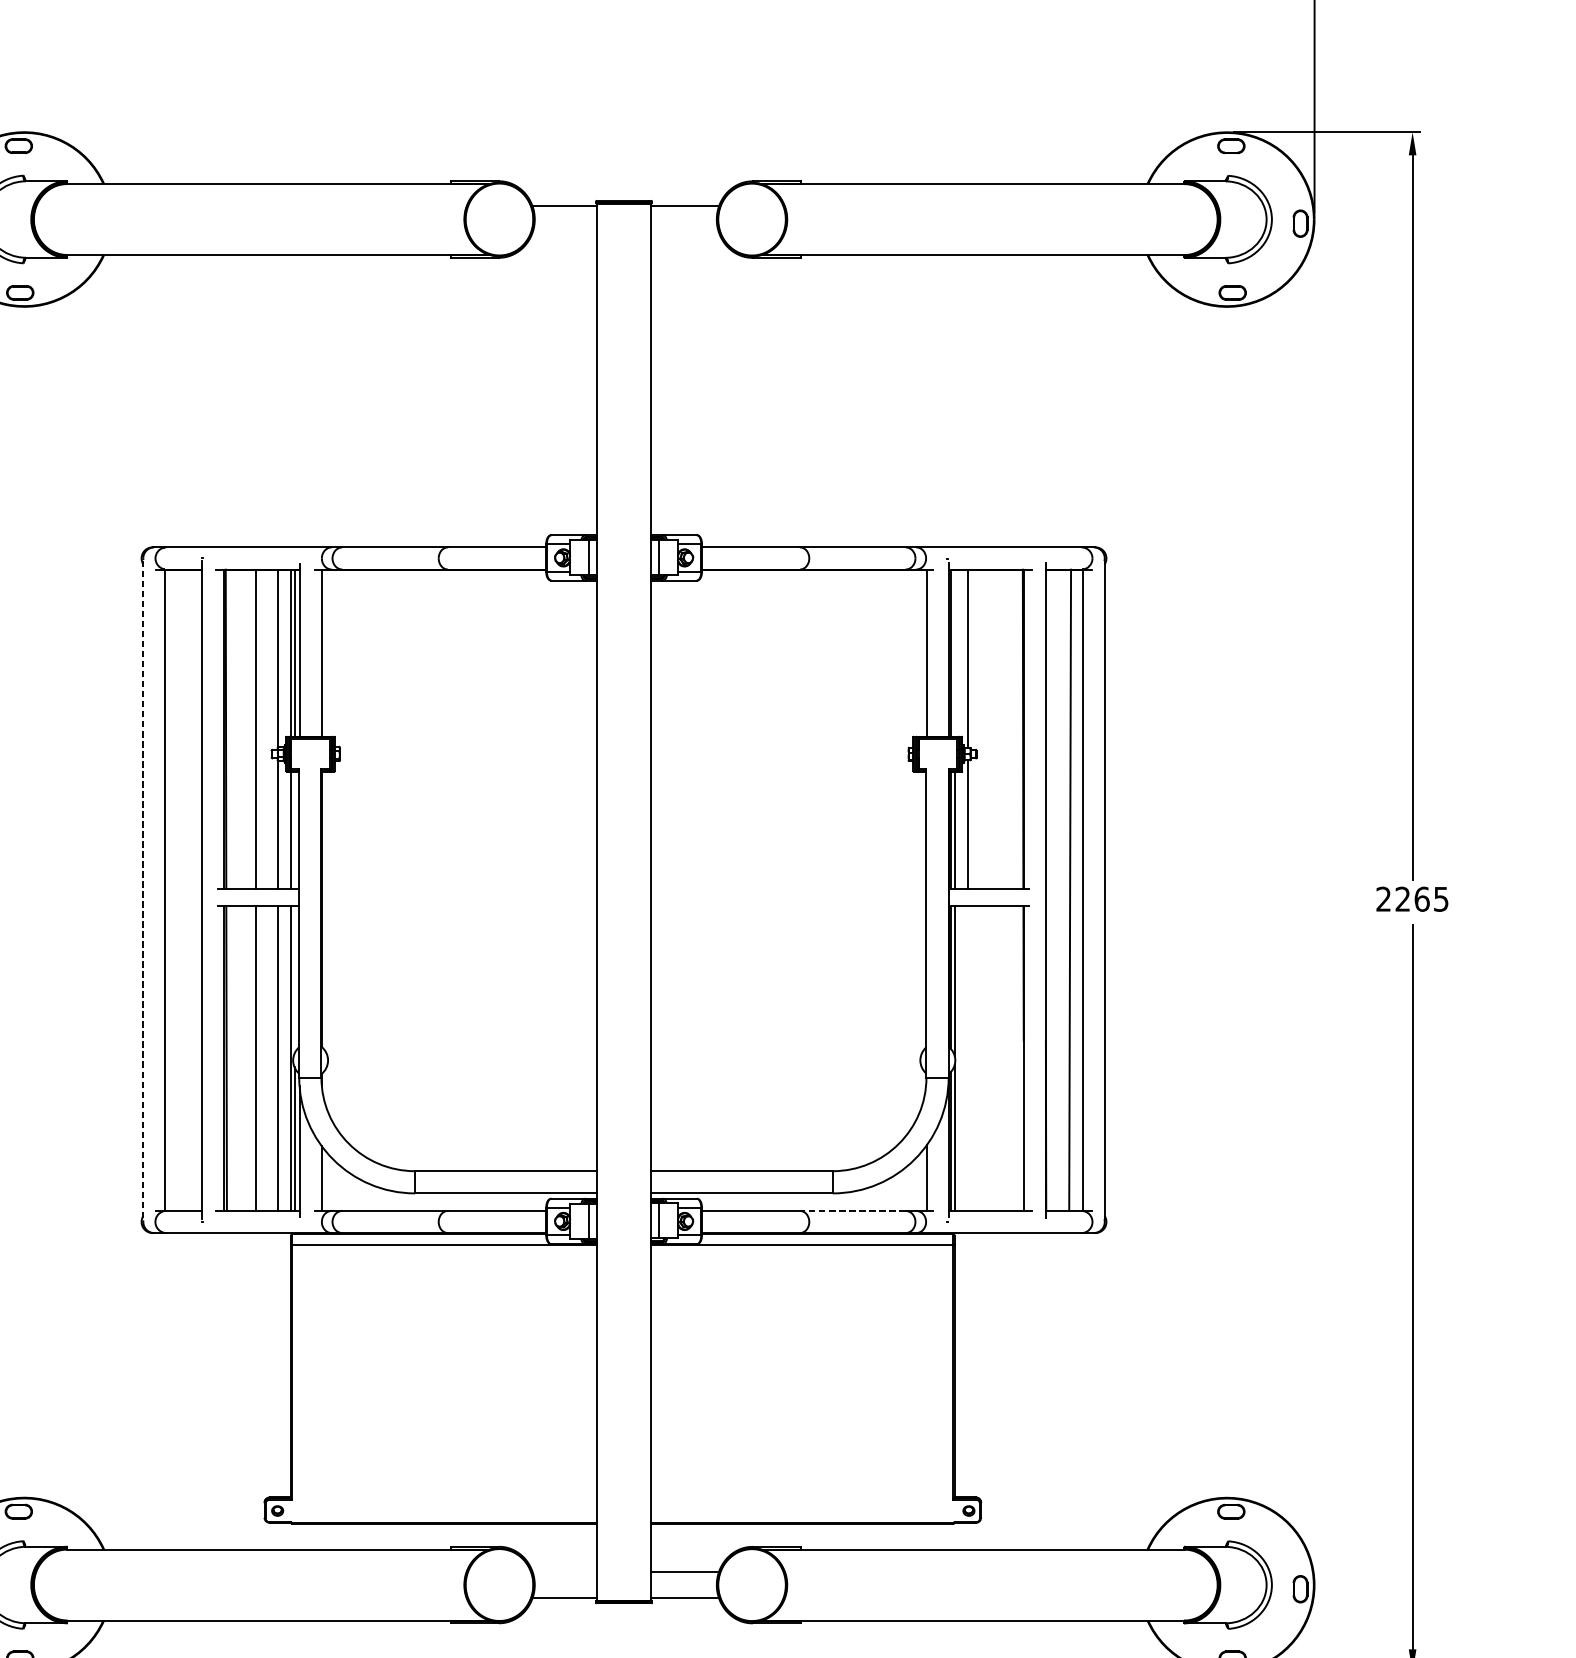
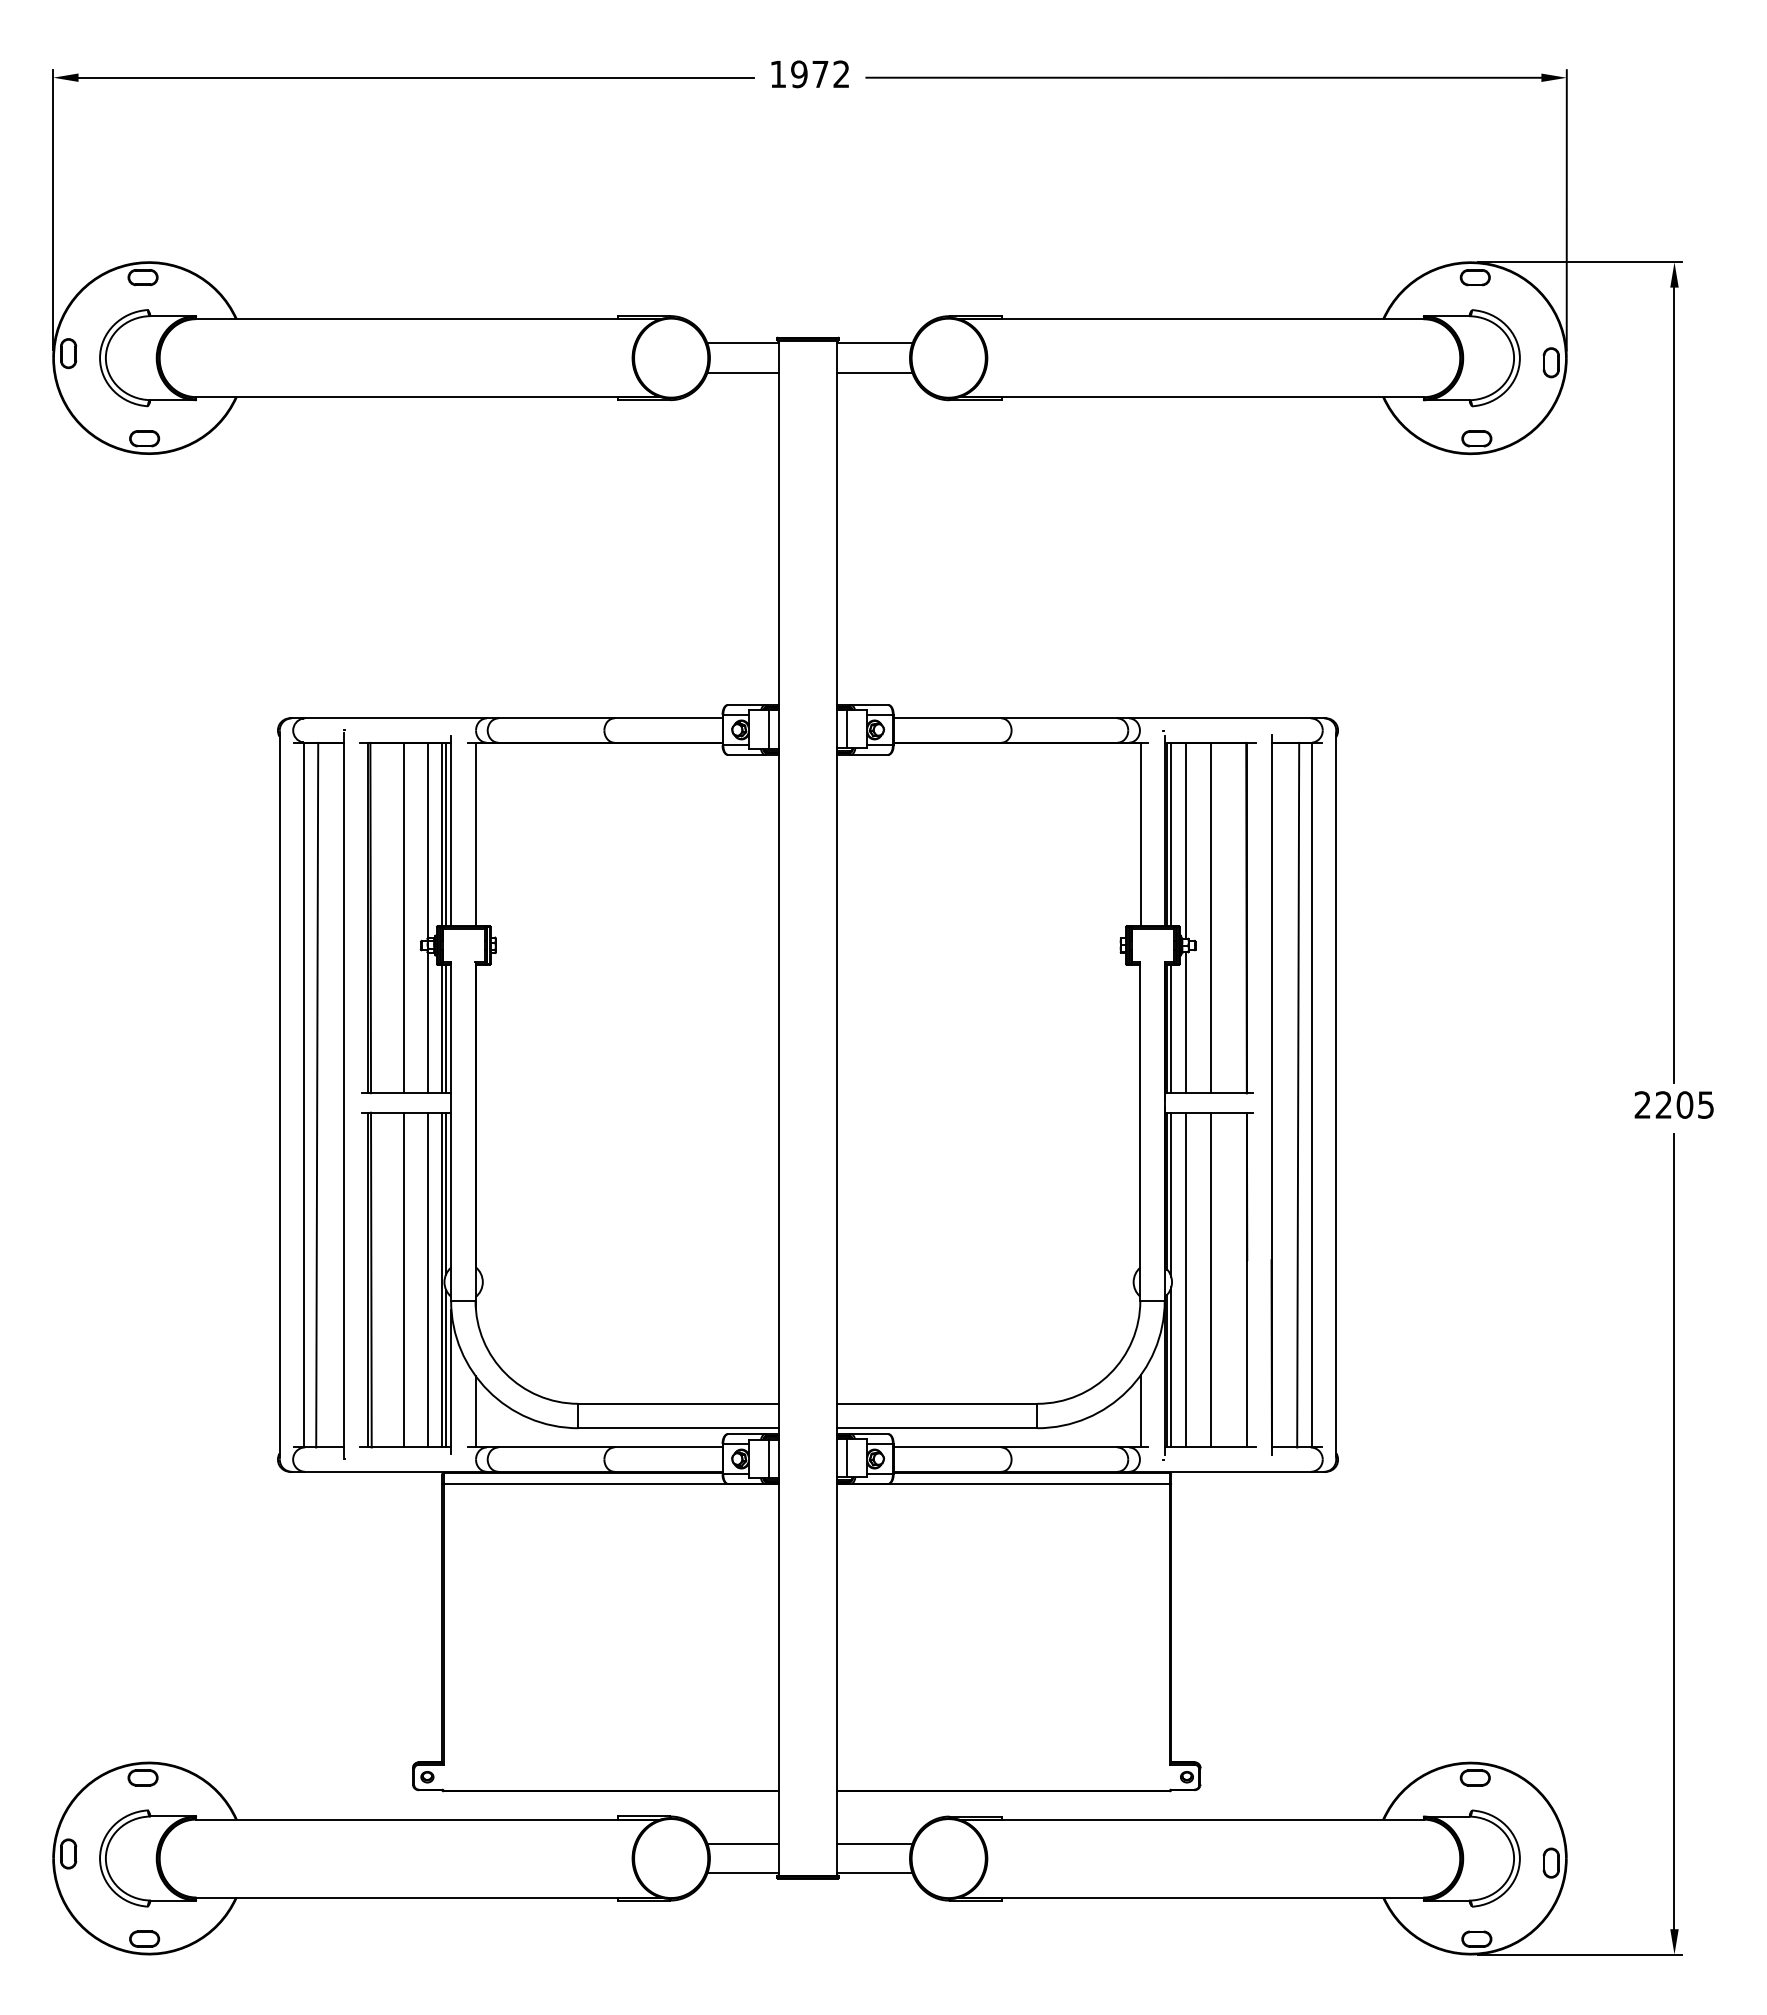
line: (564, 232) -> (742, 372), added
line: (684, 232) -> (874, 372), added
line: (954, 653) -> (1171, 834), added
line: (990, 728) -> (1210, 917), added
line: (295, 829) -> (446, 1028), added
line: (177, 889) -> (317, 1094), added
line: (143, 890) -> (279, 1095), dashed -> solid
text: (1421, 898) -> (1684, 1104), 2265 -> 2205
line: (295, 979) -> (446, 1193), added
line: (968, 1058) -> (1186, 1279), added
line: (990, 1058) -> (1210, 1279), added
line: (851, 1210) -> (1058, 1447), dashed -> solid
line: (564, 1571) -> (742, 1843), added

